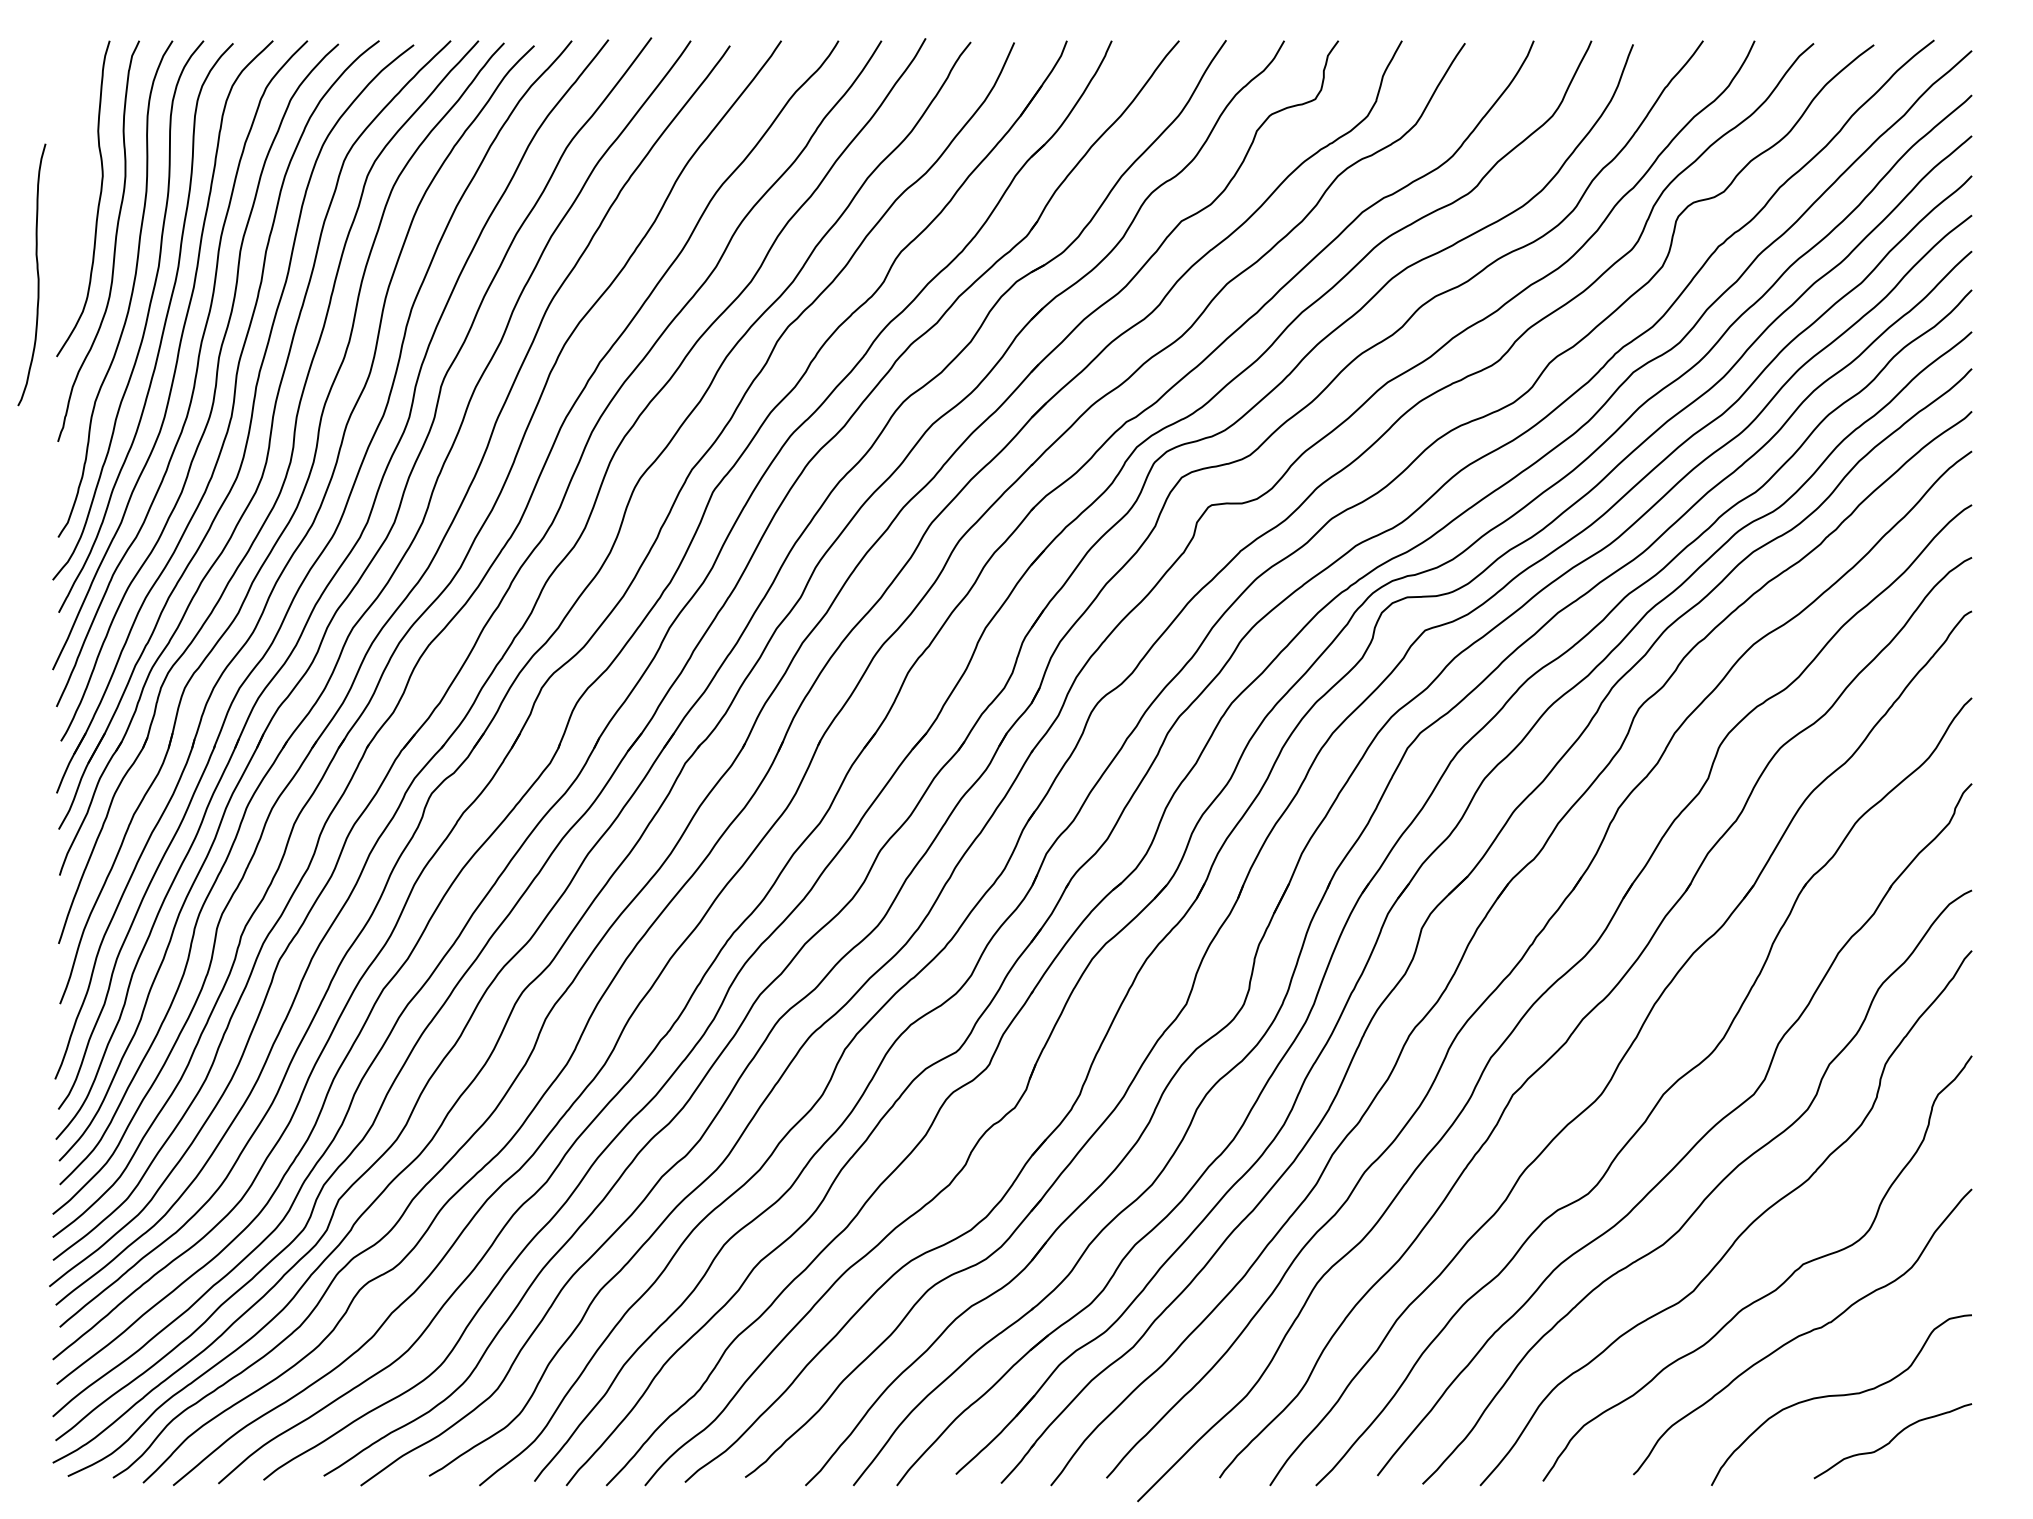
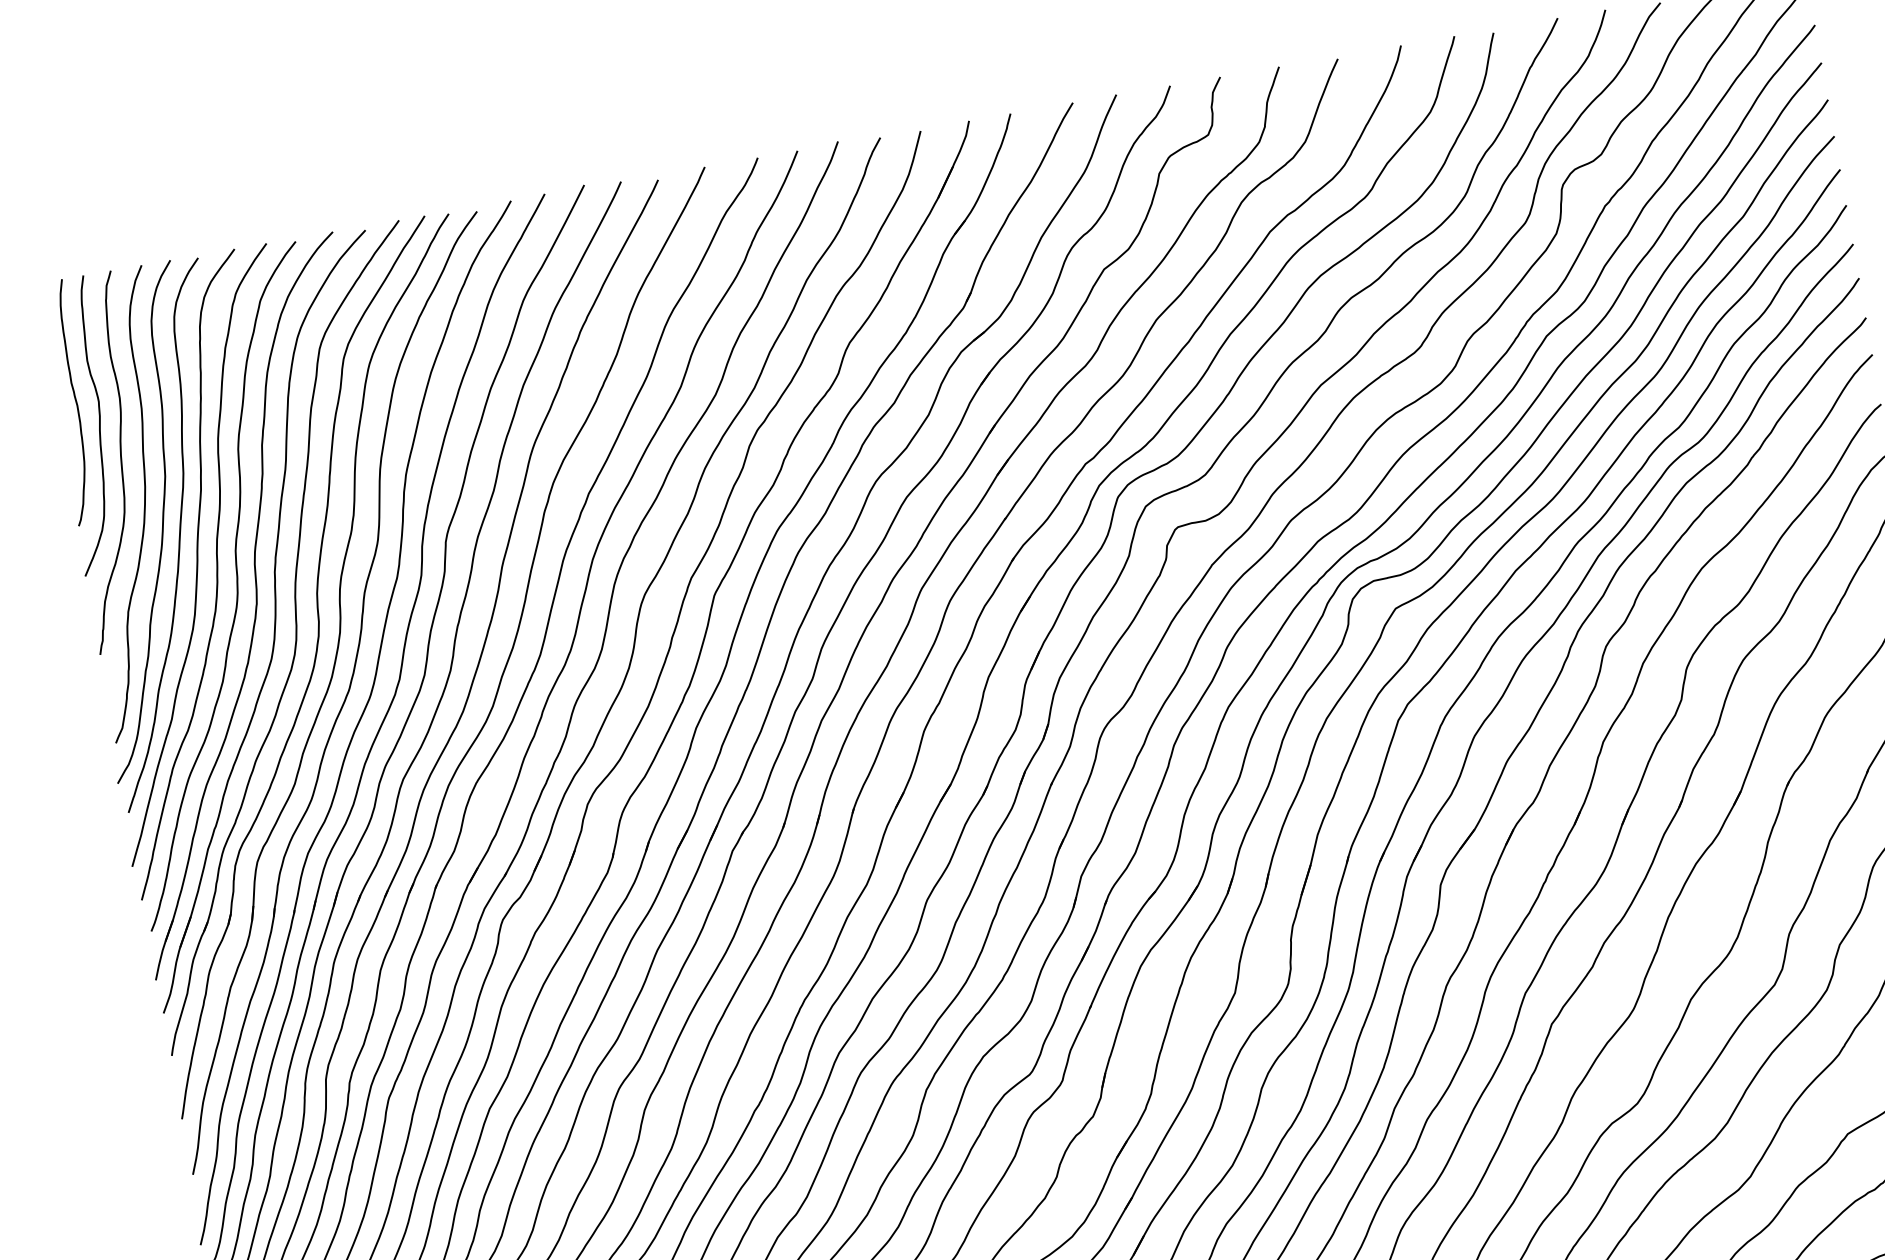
curve: (37, 274) -> (75, 401), moved

